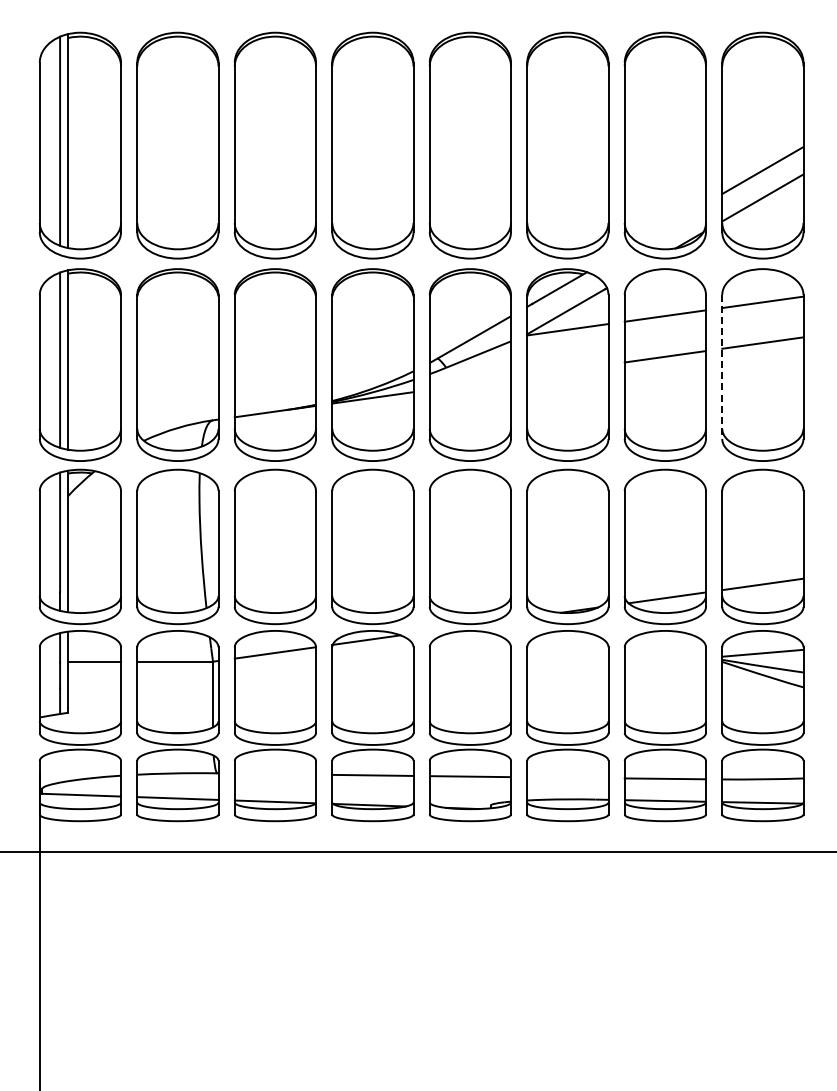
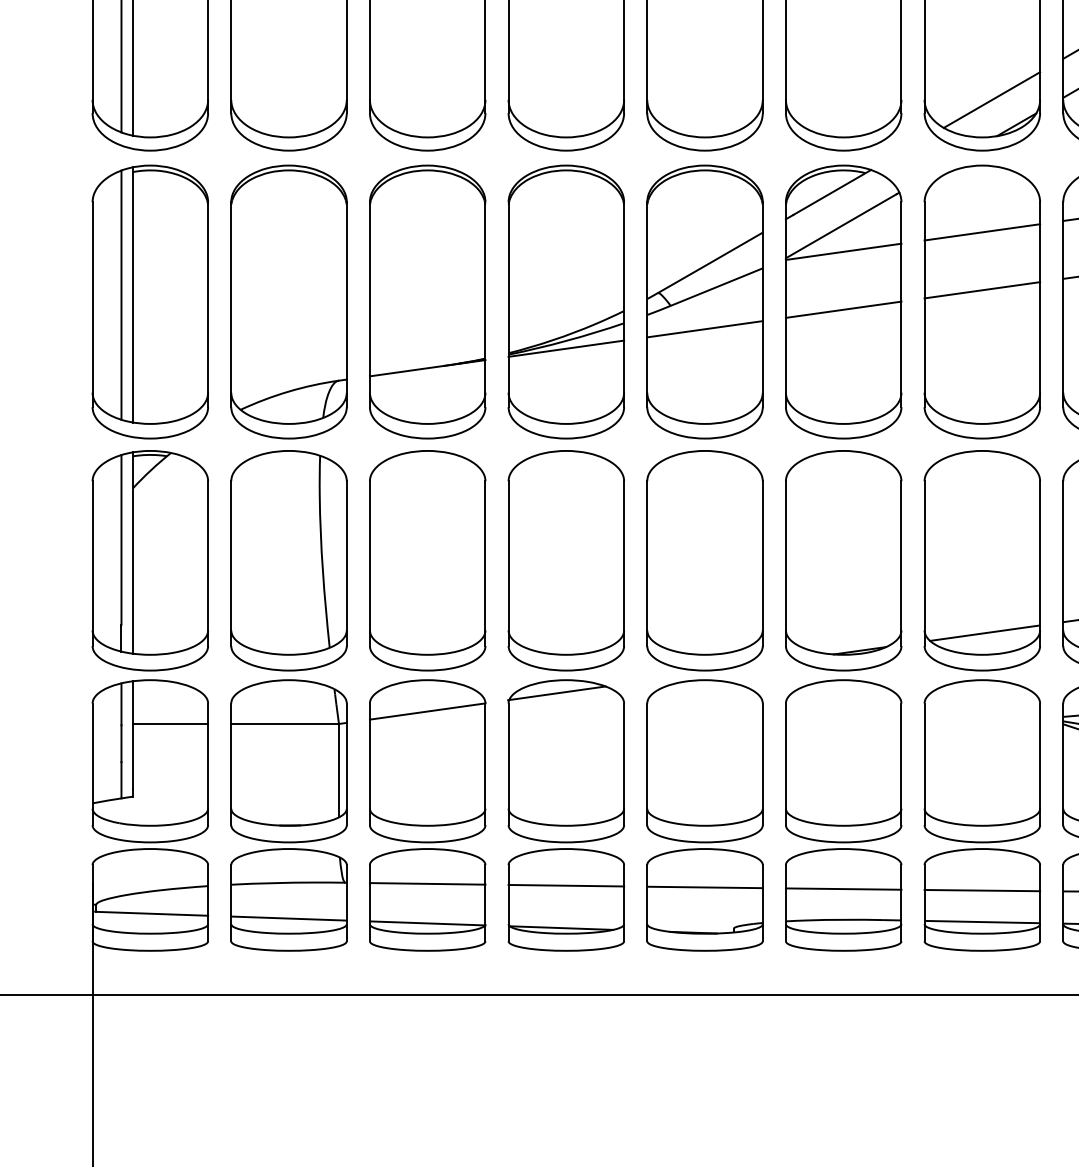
line: (672, 222) -> (992, 99), added
line: (722, 367) -> (1063, 305), dashed -> solid
line: (567, 370) -> (843, 309), added
line: (470, 383) -> (705, 328), added
line: (275, 773) -> (427, 882), added
line: (567, 777) -> (843, 888), added

